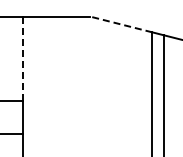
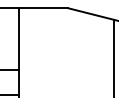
line: (120, 24) -> (90, 14), dashed -> solid
line: (22, 59) -> (18, 39), dashed -> solid

